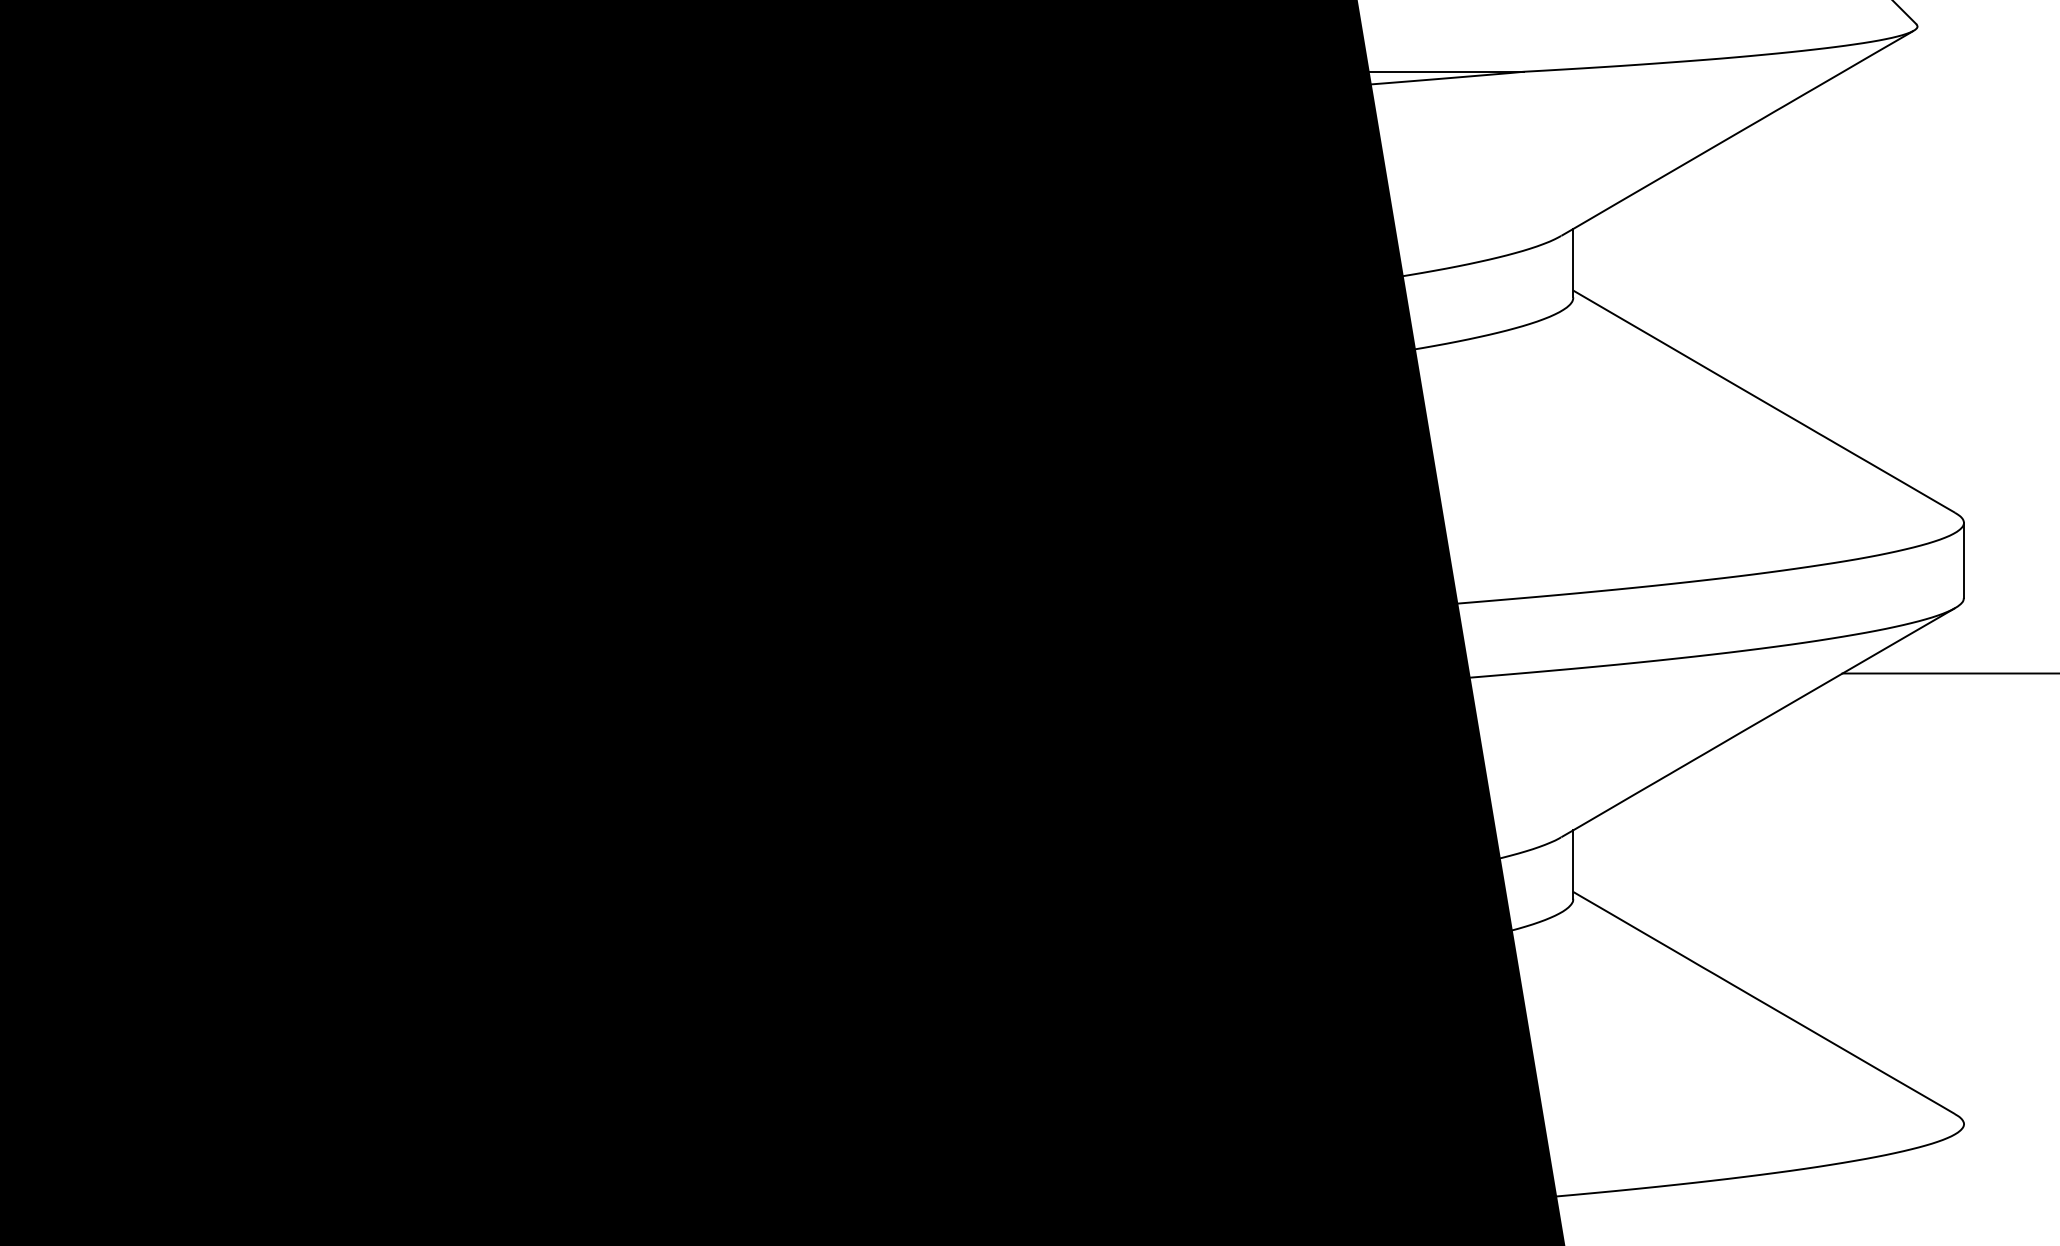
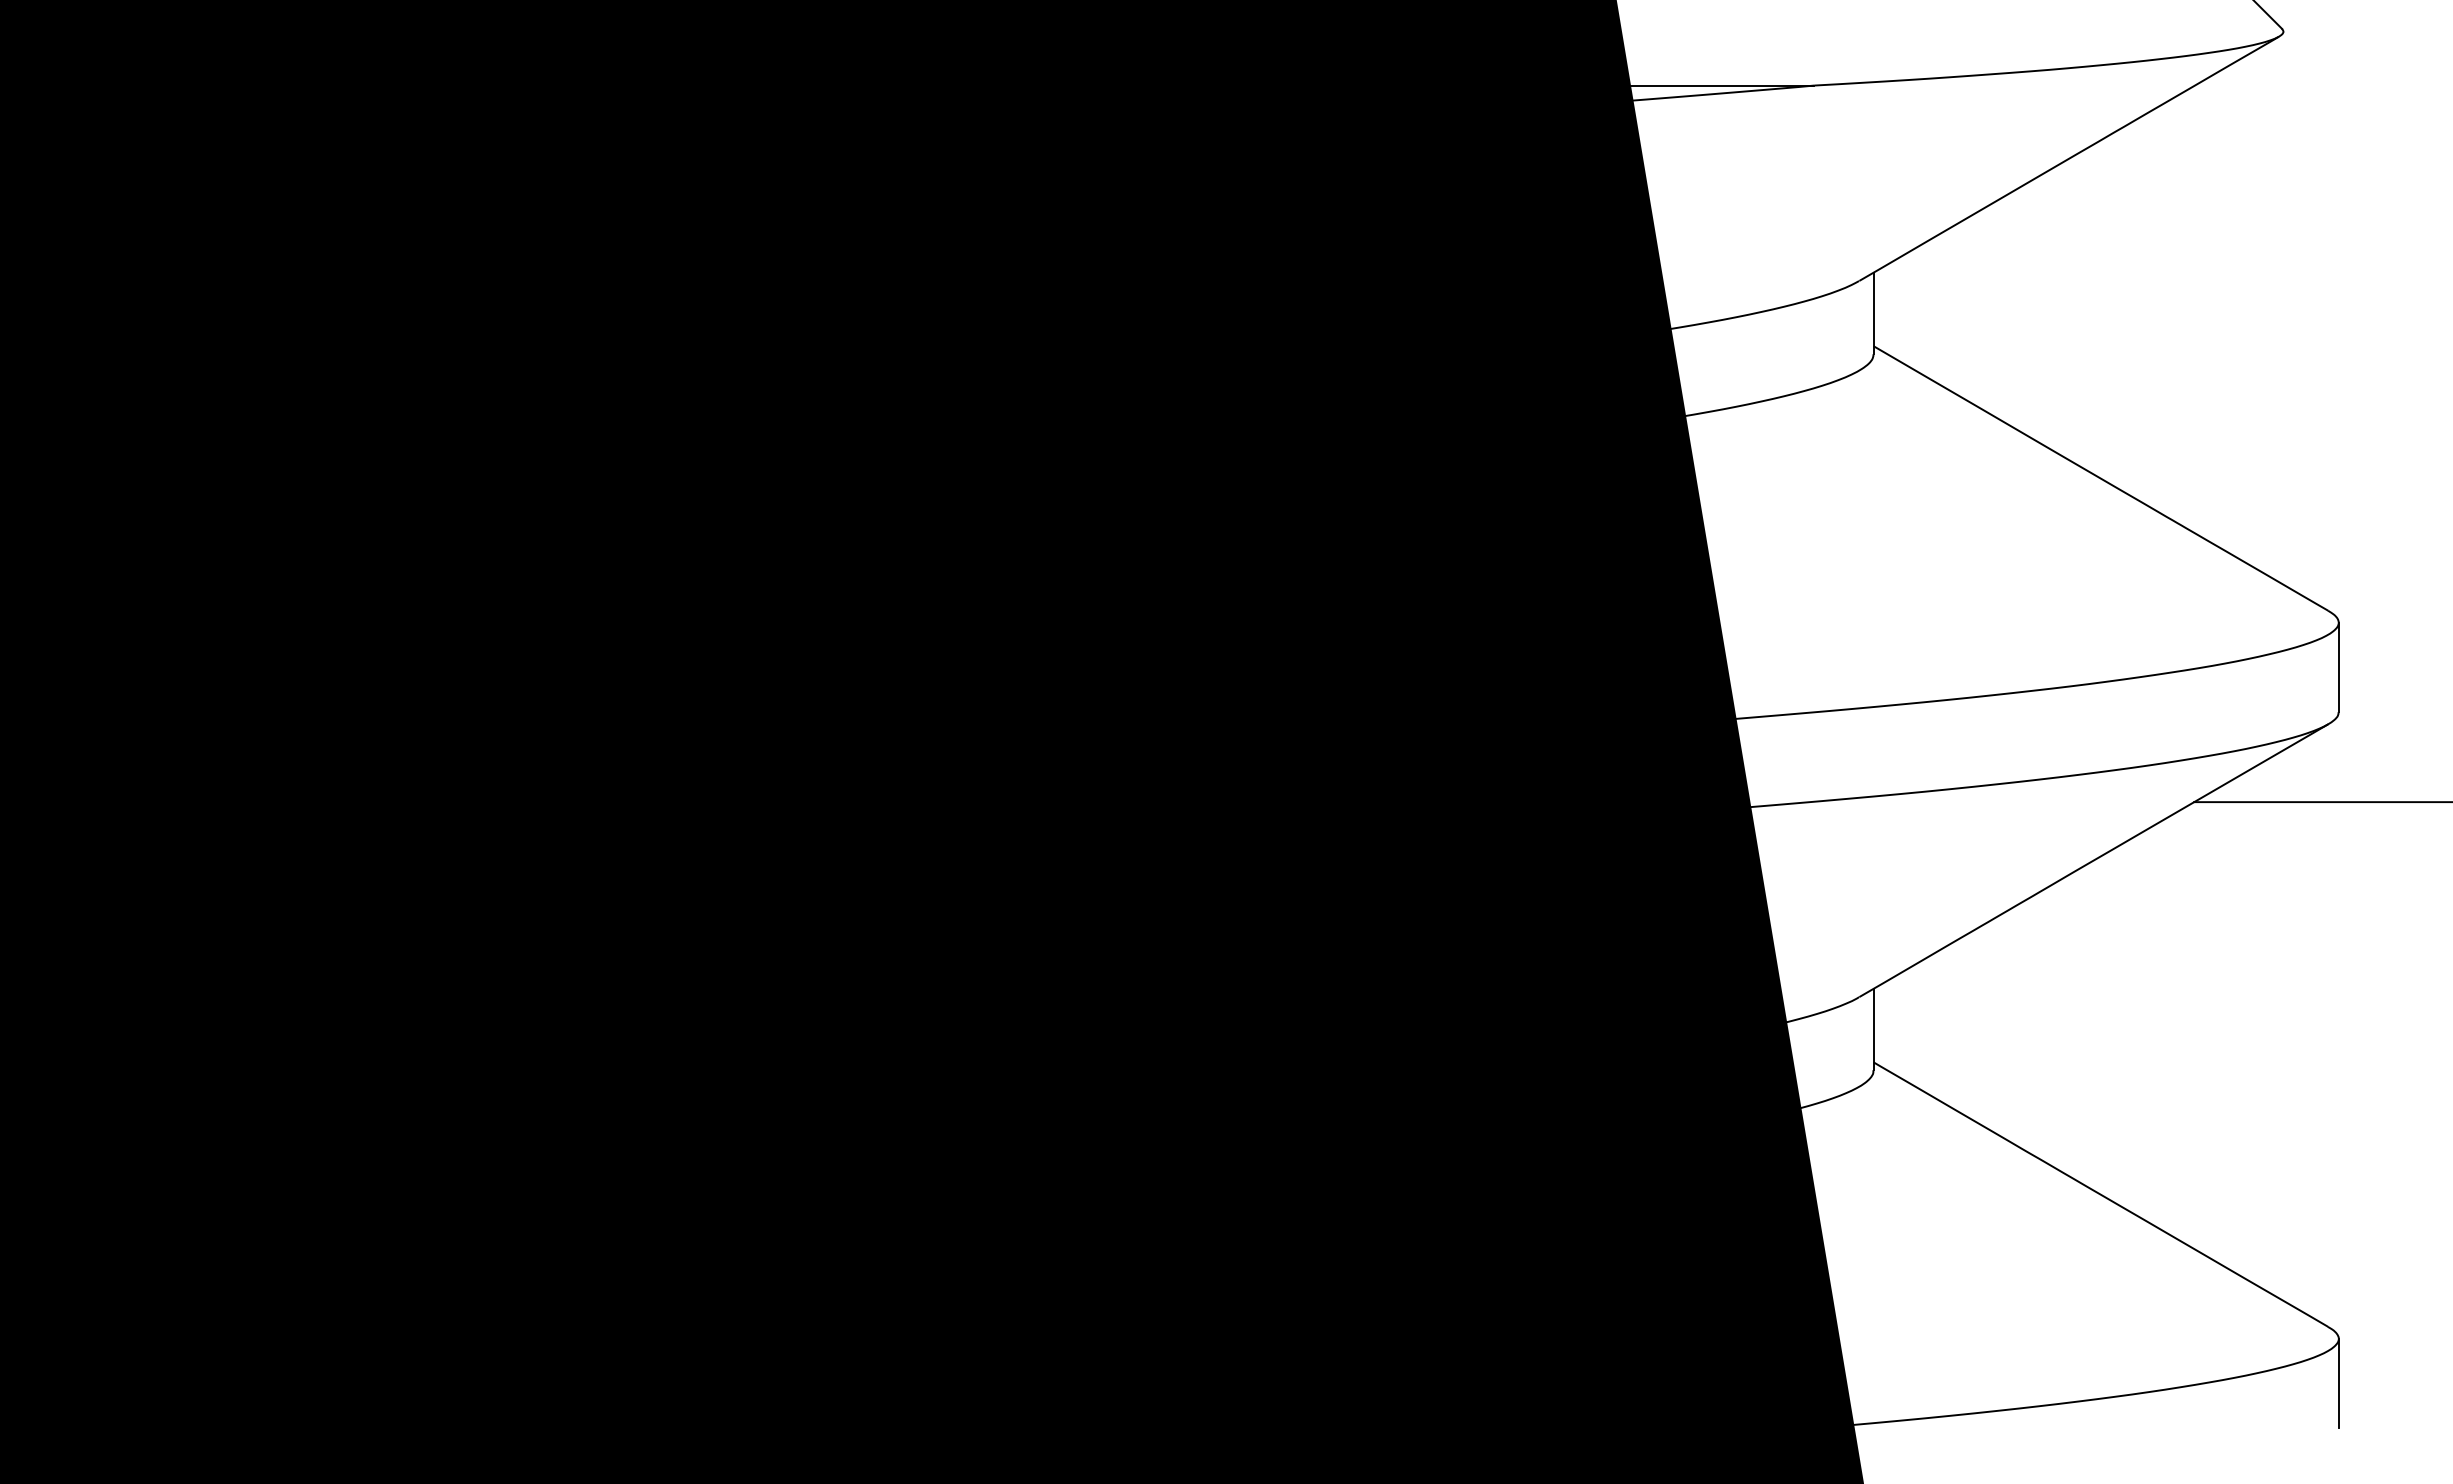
line: (1963, 1161) -> (2338, 1383), added

